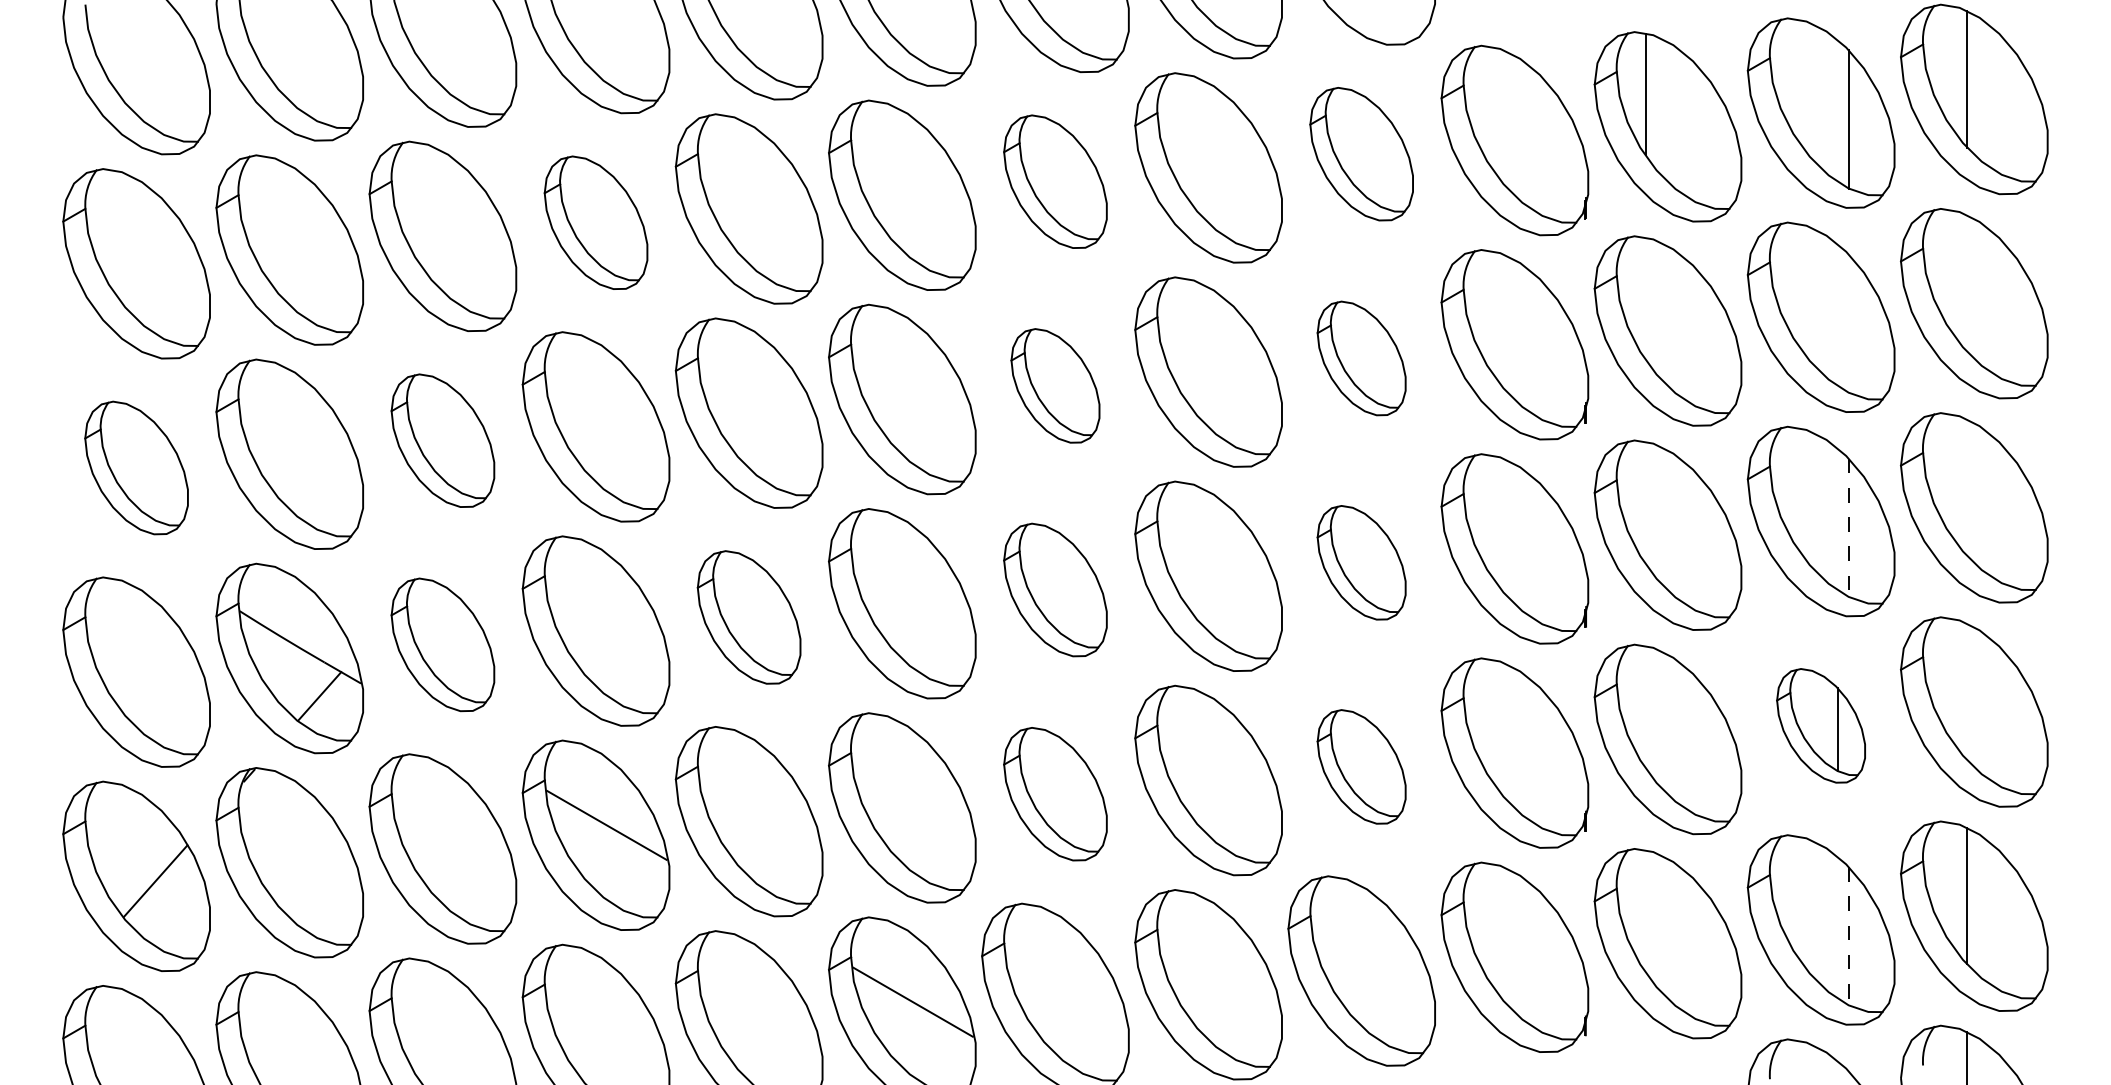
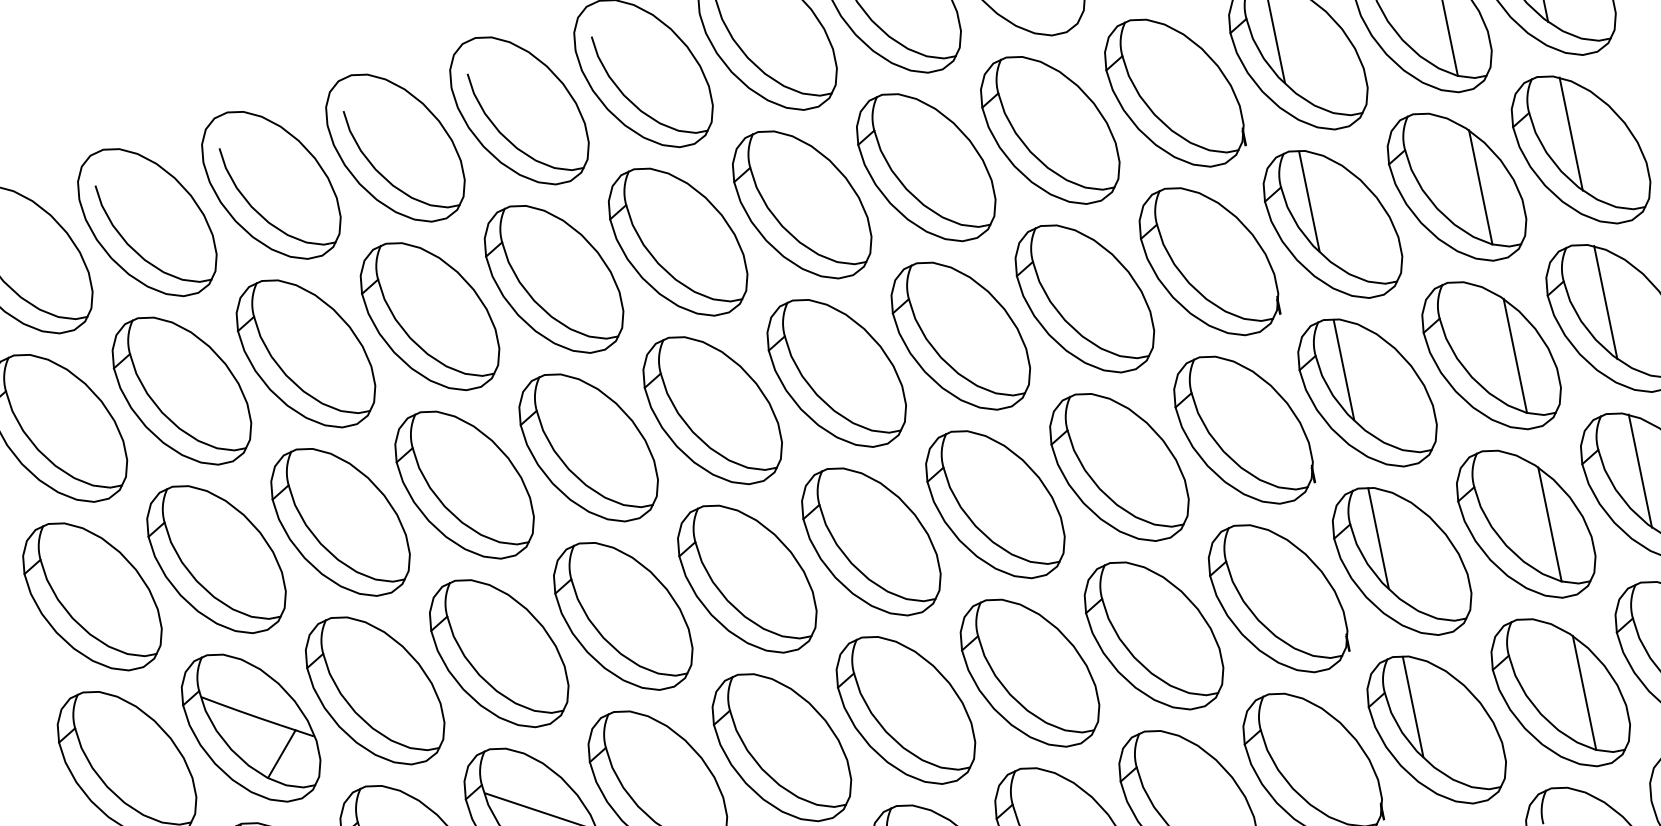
part: (1361, 153) -> (1049, 129), size x1.43
part: (1055, 181) -> (801, 204), size x1.43
part: (595, 222) -> (429, 316), size x1.43
line: (1966, 282) -> (1570, 133), added
line: (1646, 298) -> (1309, 200), added
line: (1849, 323) -> (1481, 187), added
part: (1361, 358) -> (1084, 298), size x1.67
part: (1055, 385) -> (836, 372), size x1.67
part: (442, 440) -> (339, 522), size x1.43
part: (136, 467) -> (91, 596), size x1.43
line: (1966, 487) -> (1605, 302), added
line: (1646, 502) -> (1343, 369), added
line: (1849, 528) -> (1515, 356), dashed -> solid
part: (1361, 562) -> (1118, 467), size x1.67
part: (1055, 589) -> (870, 541), size x1.43
part: (748, 617) -> (622, 616), size x1.43
part: (442, 644) -> (374, 690), size x1.43
line: (1966, 691) -> (1639, 470), added
line: (1646, 706) -> (1378, 537), added
part: (1820, 725) -> (1525, 523), size x1.67
part: (1361, 766) -> (1153, 635), size x1.67
part: (1055, 793) -> (905, 709), size x1.43
line: (1646, 911) -> (1413, 706), added
line: (1849, 936) -> (1584, 692), dashed -> solid

